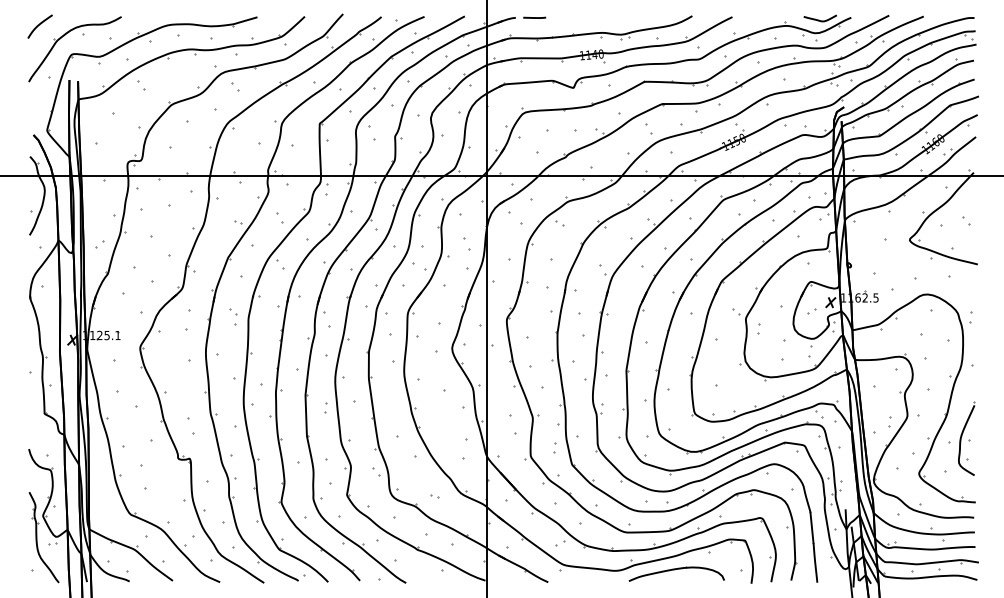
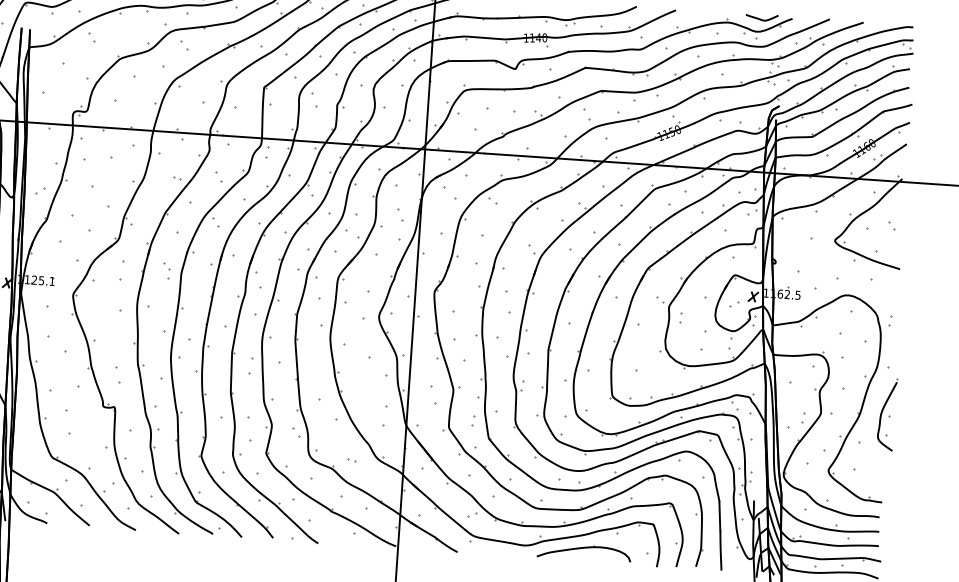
part: (325, 407) -> (250, 365), size x1.6
part: (966, 438) -> (886, 414), moved

